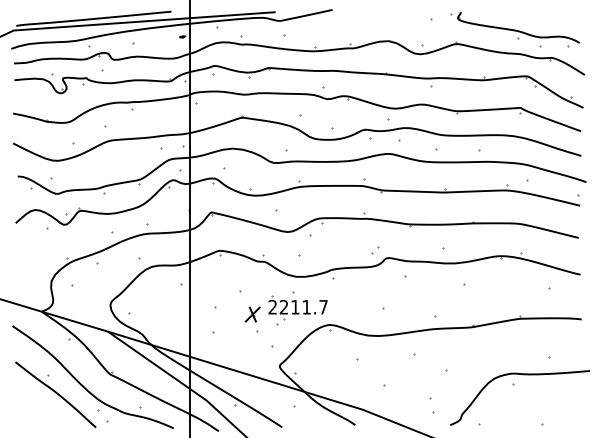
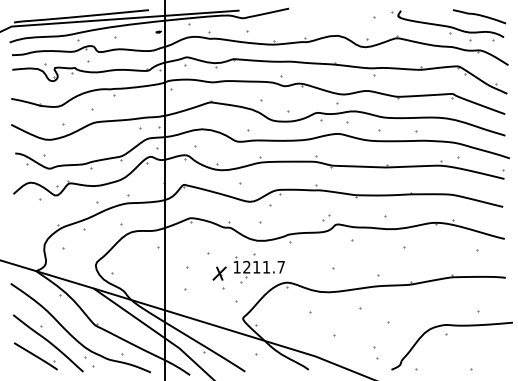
curve: (551, 18) -> (479, 16), added
text: (272, 306) -> (236, 266), 2211.7 -> 1211.7
part: (41, 409) -> (35, 356), added

